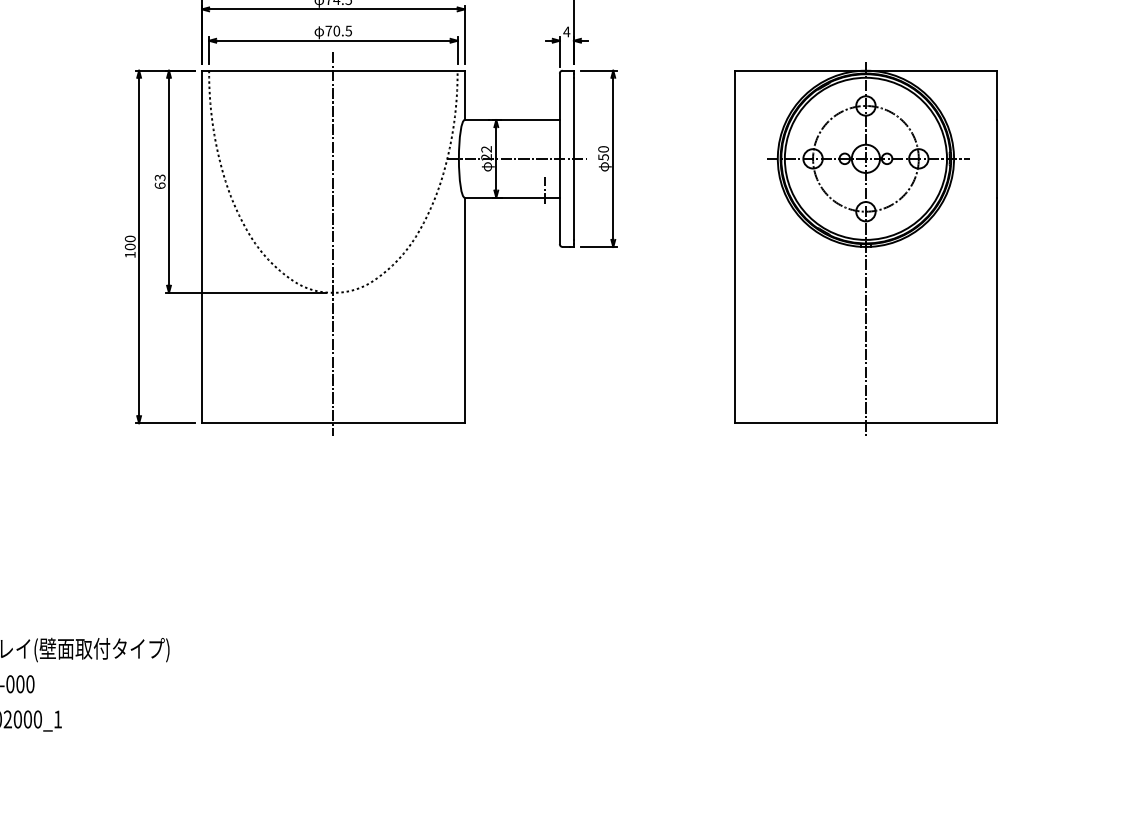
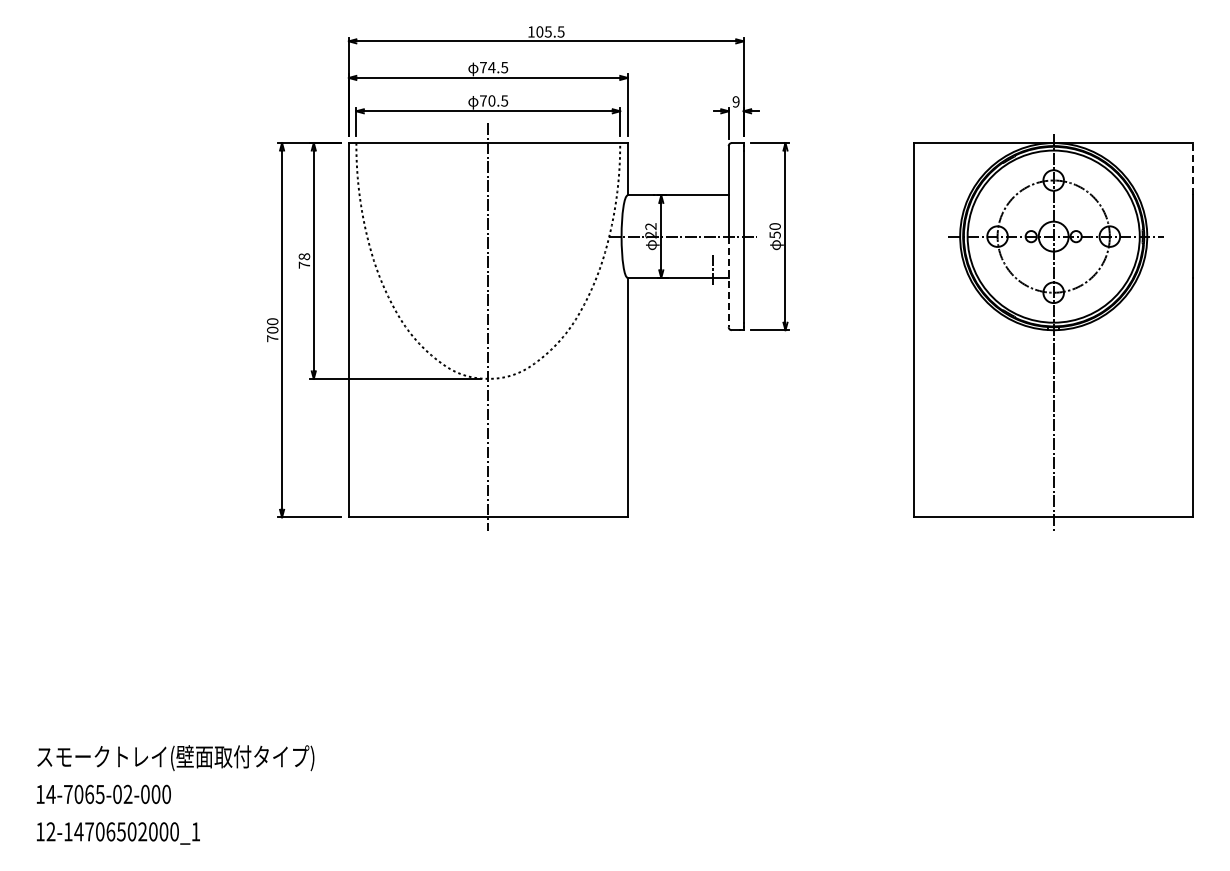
text: (566, 31) -> (735, 101), 4 -> 9
line: (997, 94) -> (1193, 168), solid -> dashed
text: (160, 181) -> (304, 260), 63 -> 78
line: (559, 202) -> (728, 282), solid -> dashed
text: (130, 254) -> (272, 338), 100 -> 700

